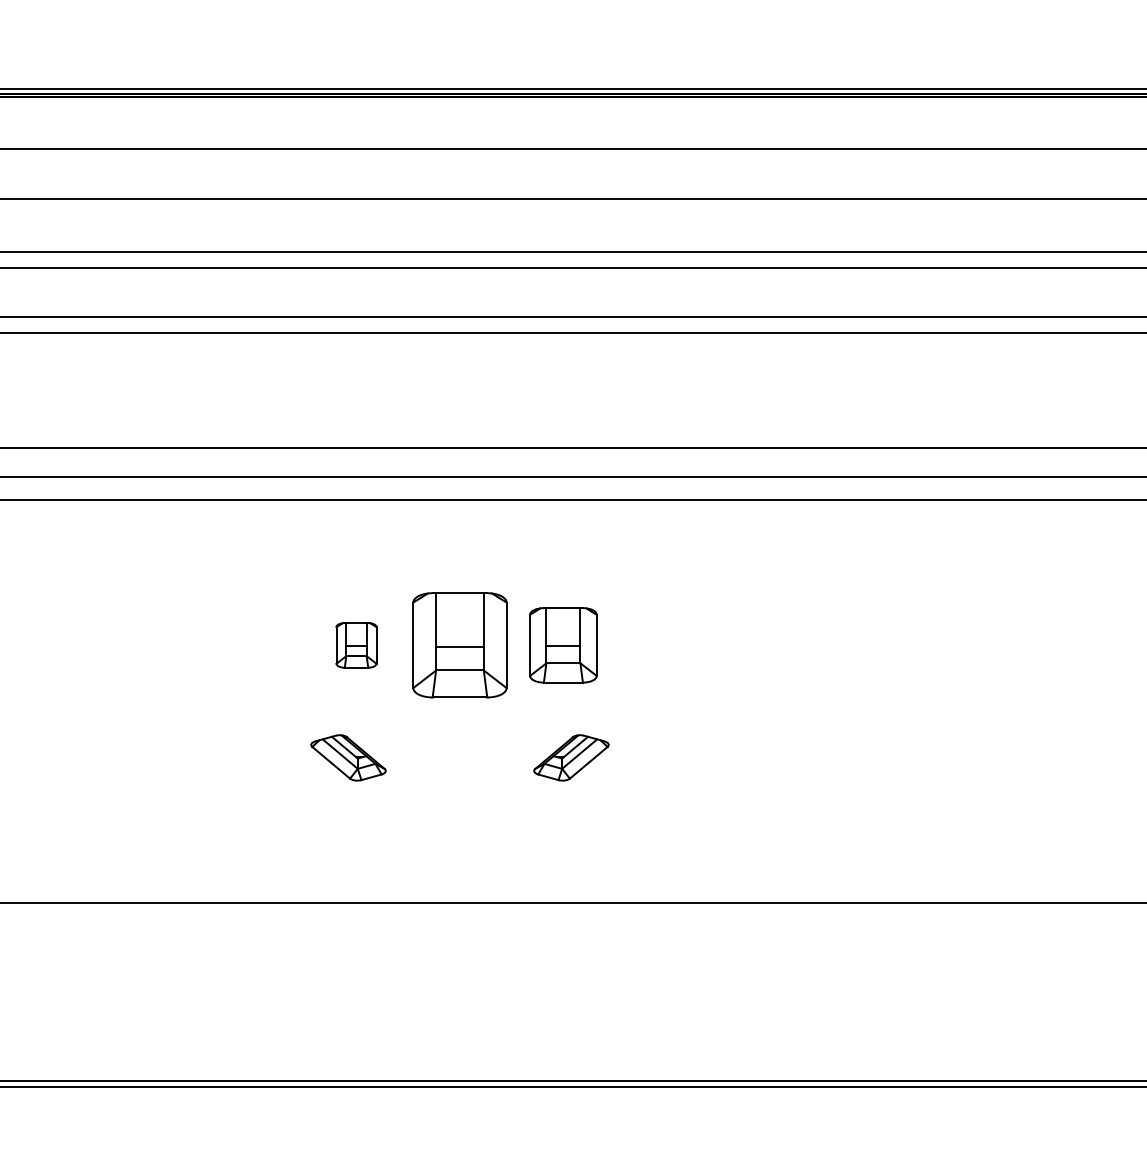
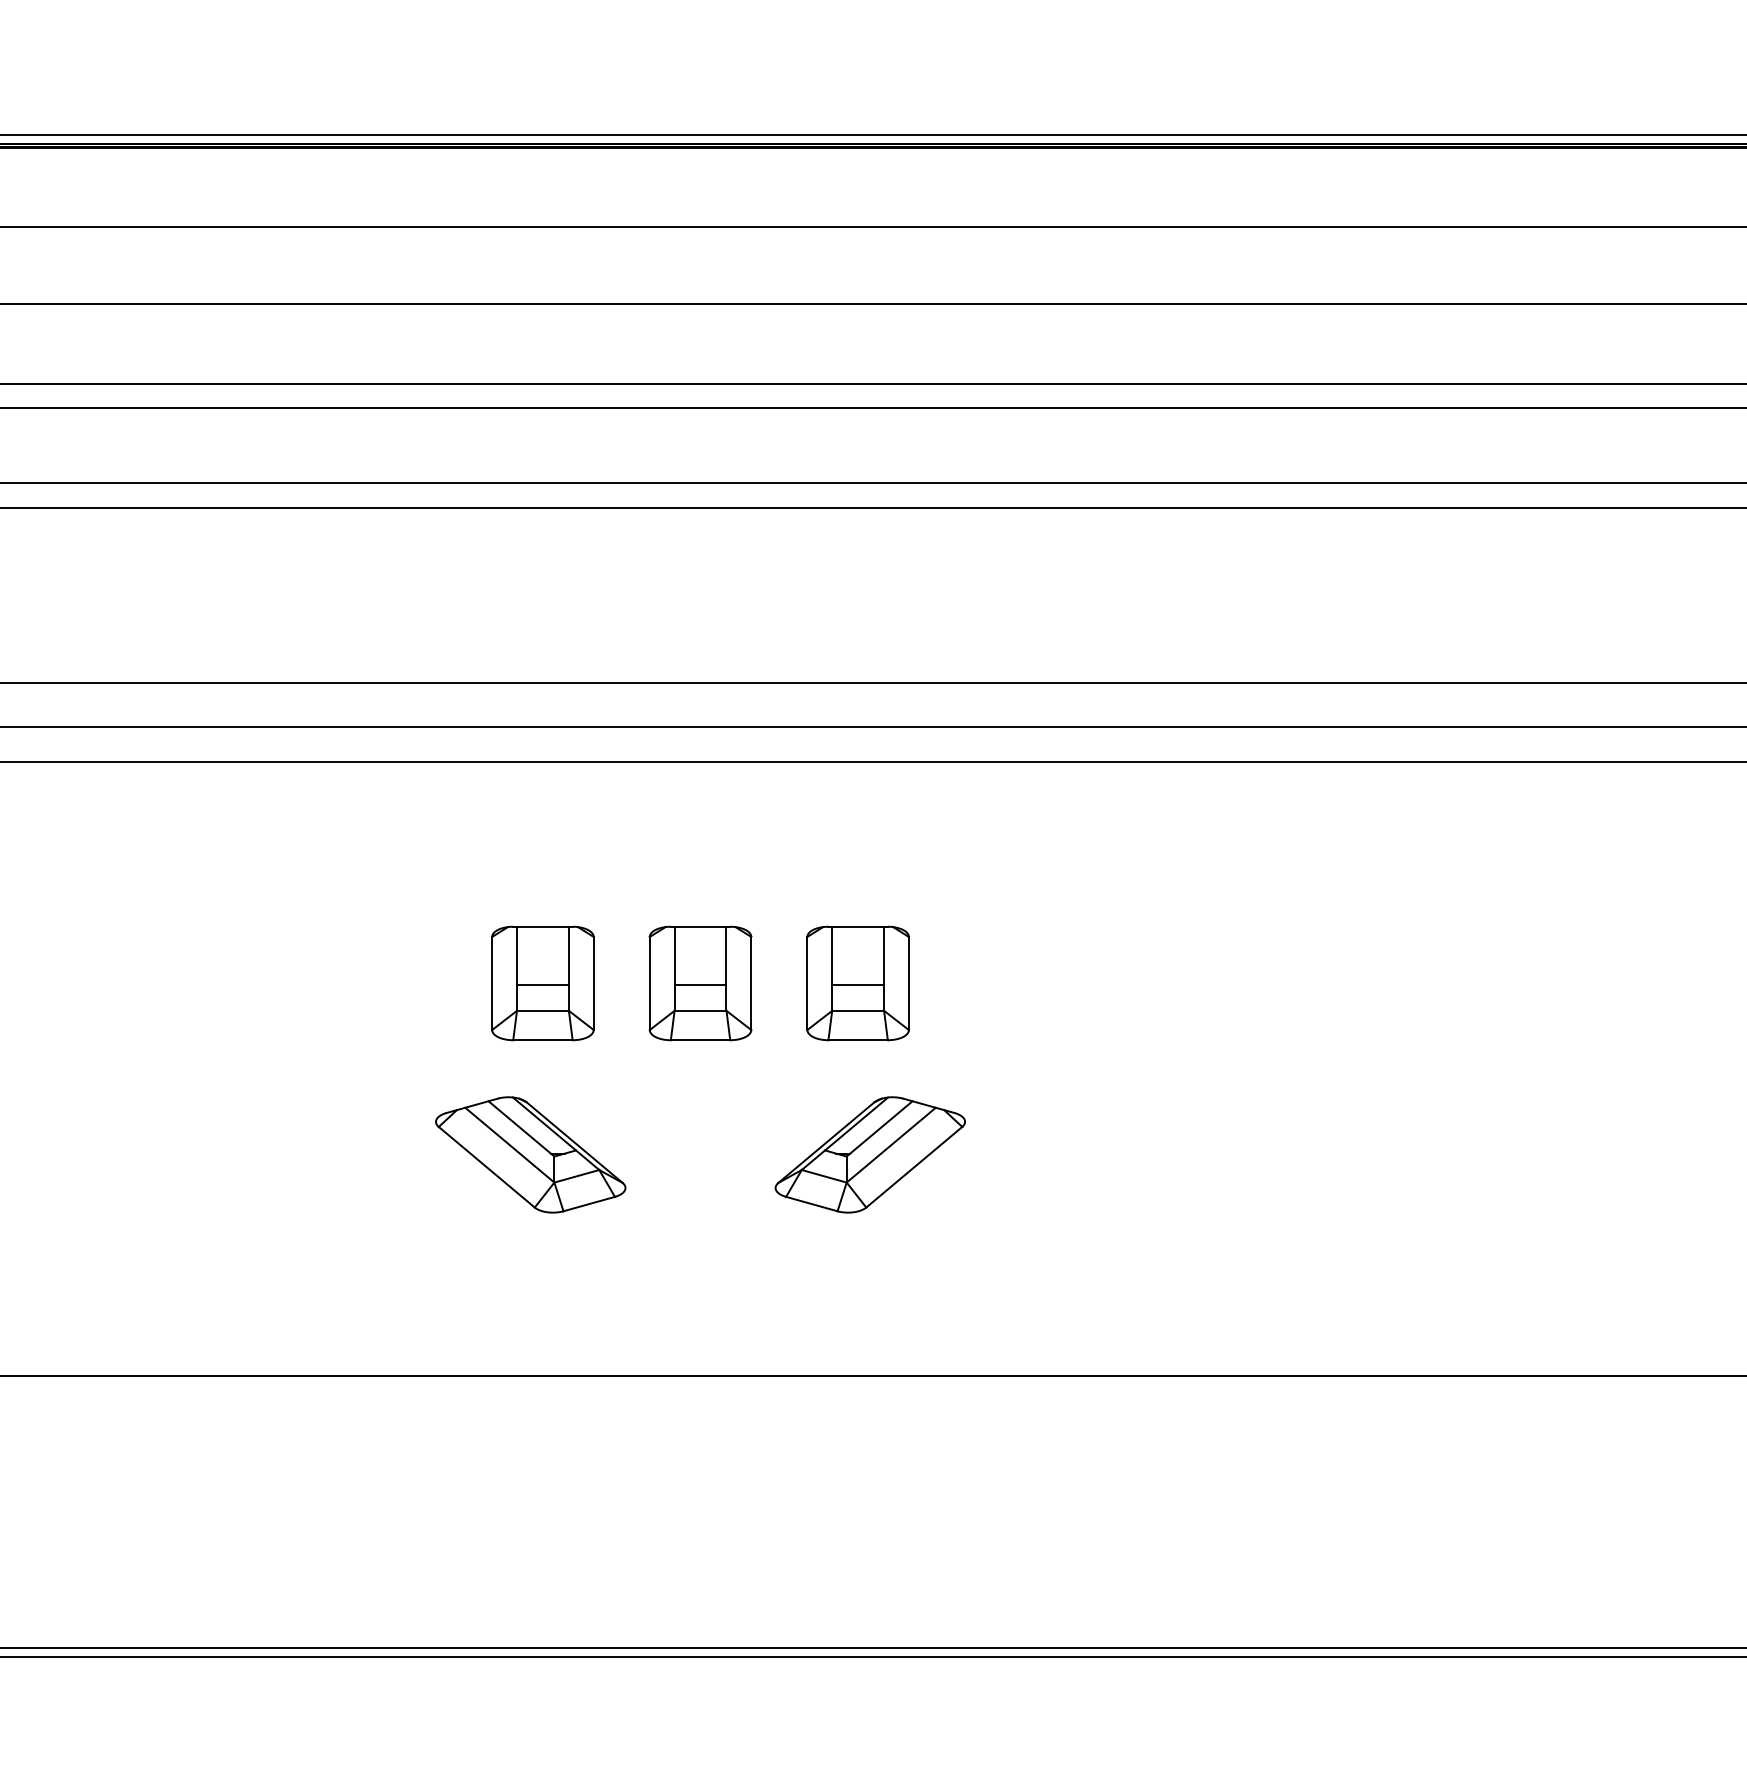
part: (356, 645) -> (542, 983), size x1.67
part: (459, 645) -> (699, 983), size x0.71
part: (348, 757) -> (530, 1154), size x1.67
part: (571, 757) -> (870, 1154), size x1.67

